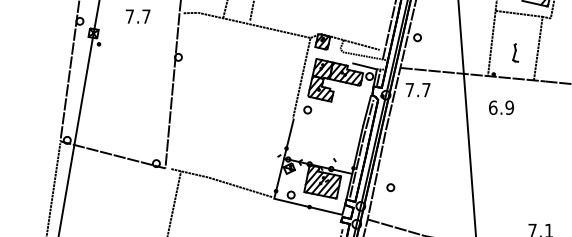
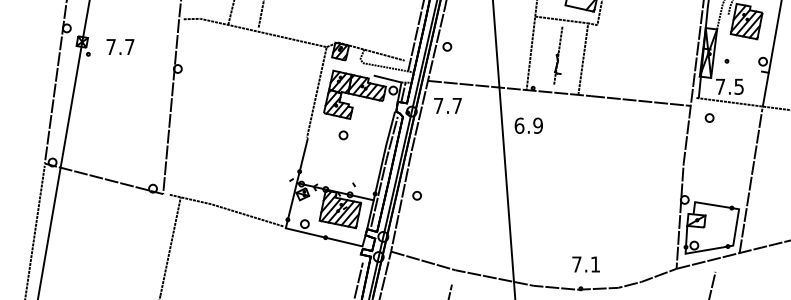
text: (138, 16) -> (120, 46), moved
line: (516, 44) -> (558, 54), added
text: (501, 107) -> (528, 125), moved
part: (307, 110) -> (343, 135), moved
part: (390, 187) -> (416, 195), moved

